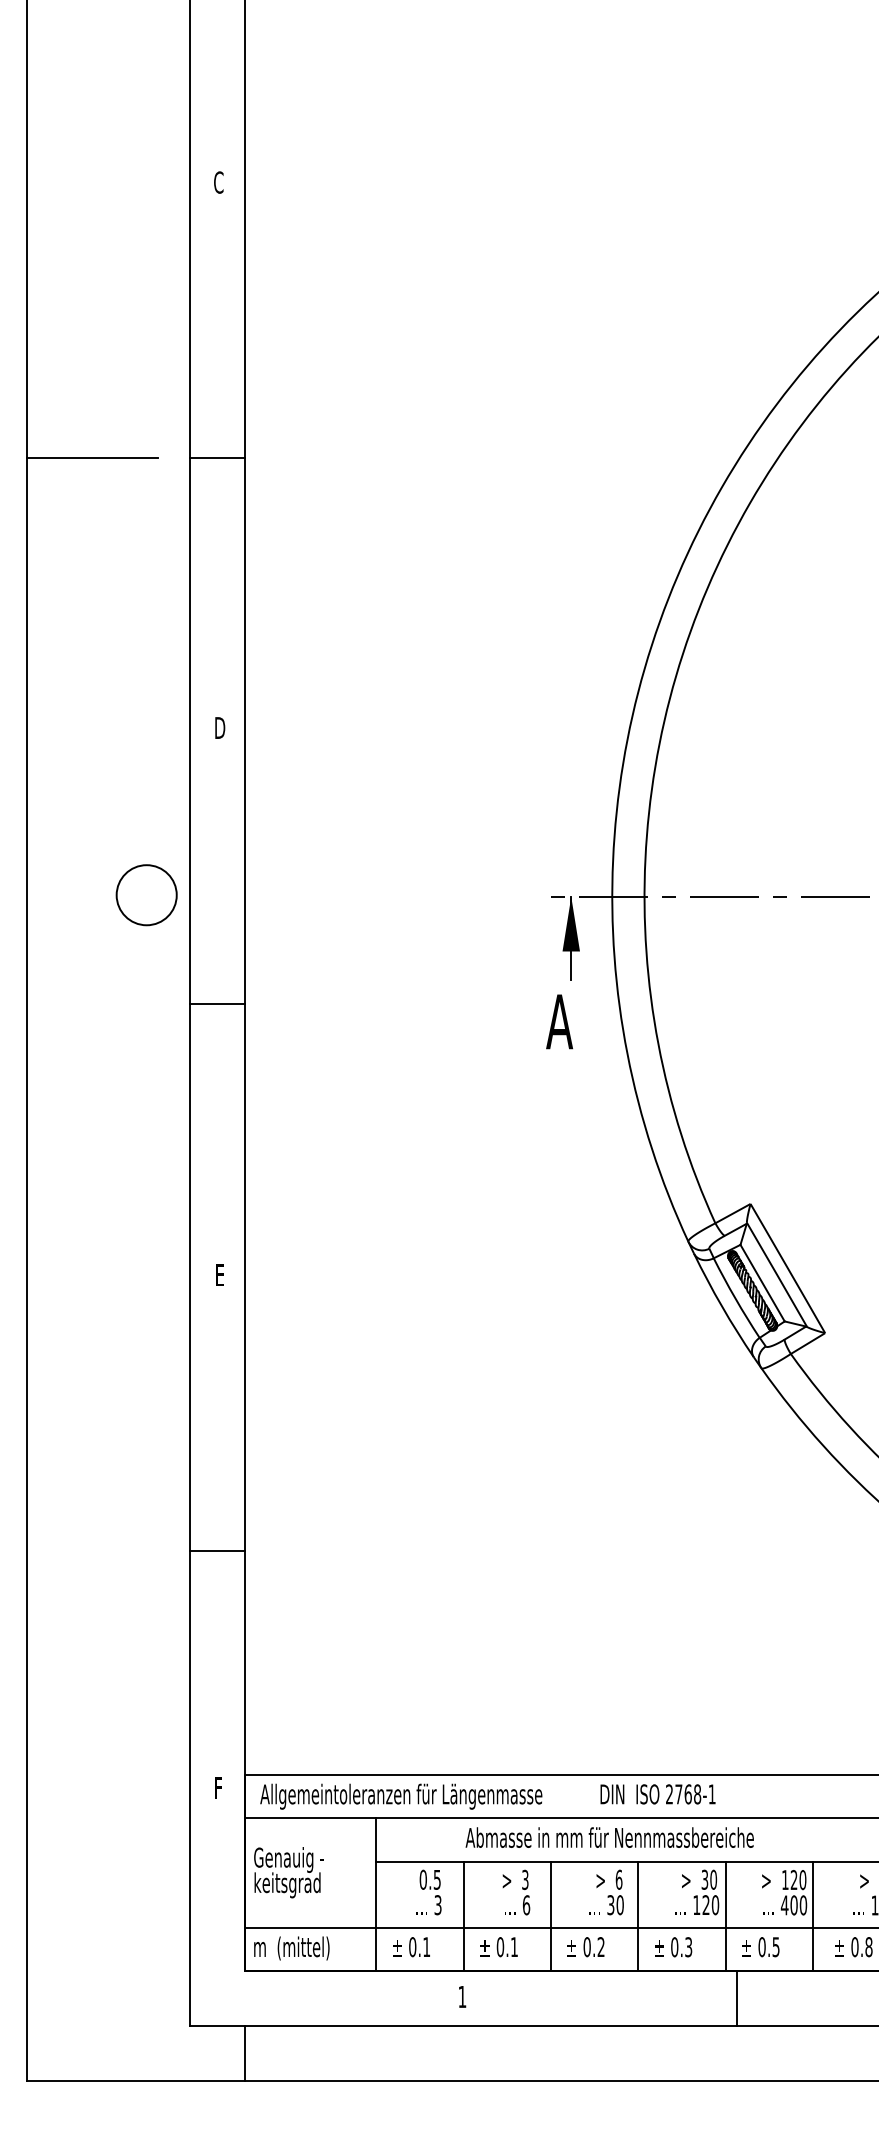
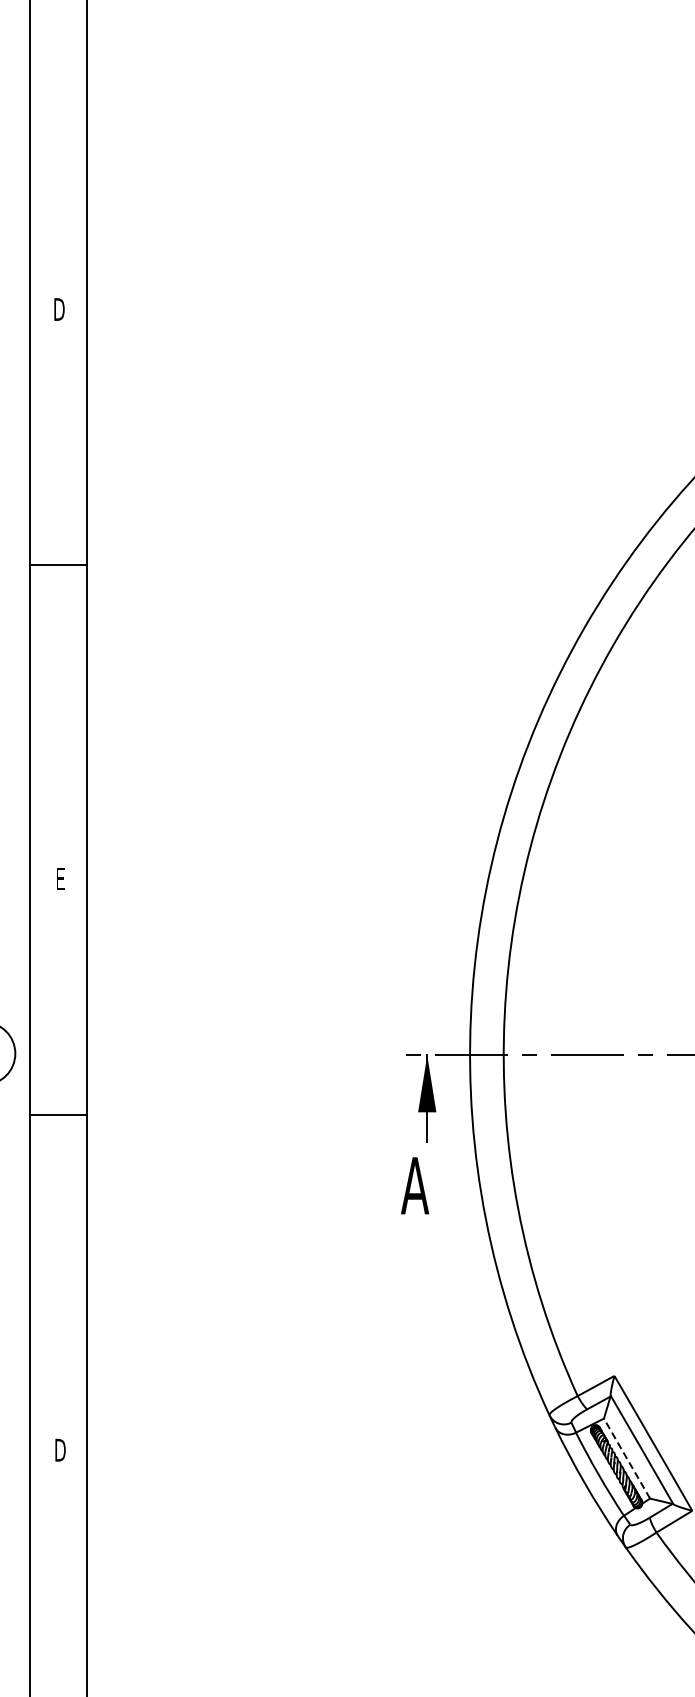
text: (219, 182) -> (59, 309), C -> D
line: (217, 458) -> (57, 565), moved
text: (220, 727) -> (61, 878), D -> E
line: (217, 1004) -> (57, 1115), moved
text: (220, 1274) -> (61, 1449), E -> D
line: (762, 1282) -> (626, 1457), solid -> dashed

